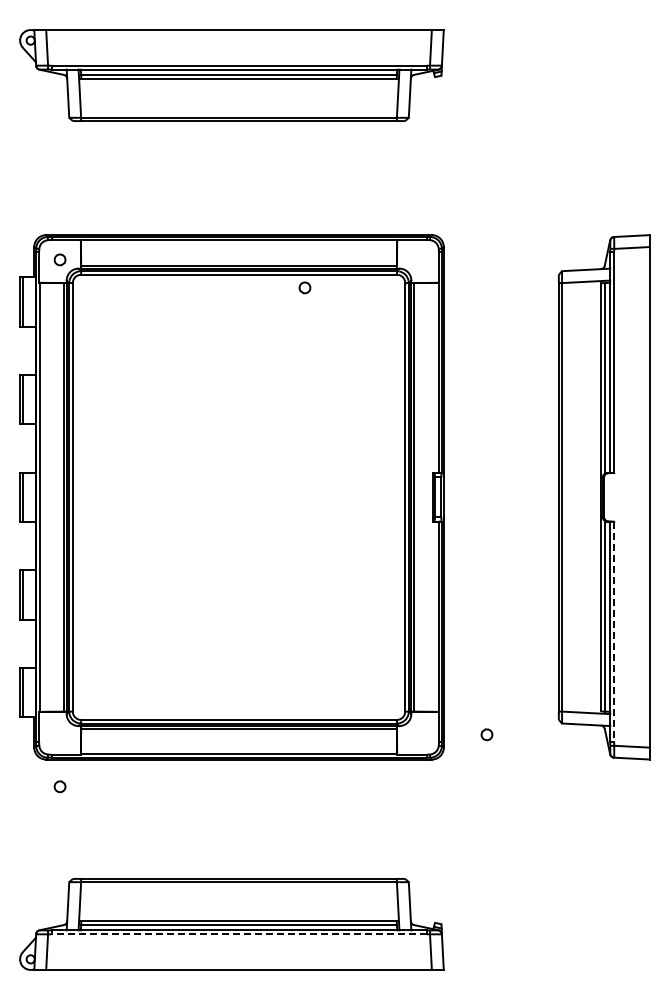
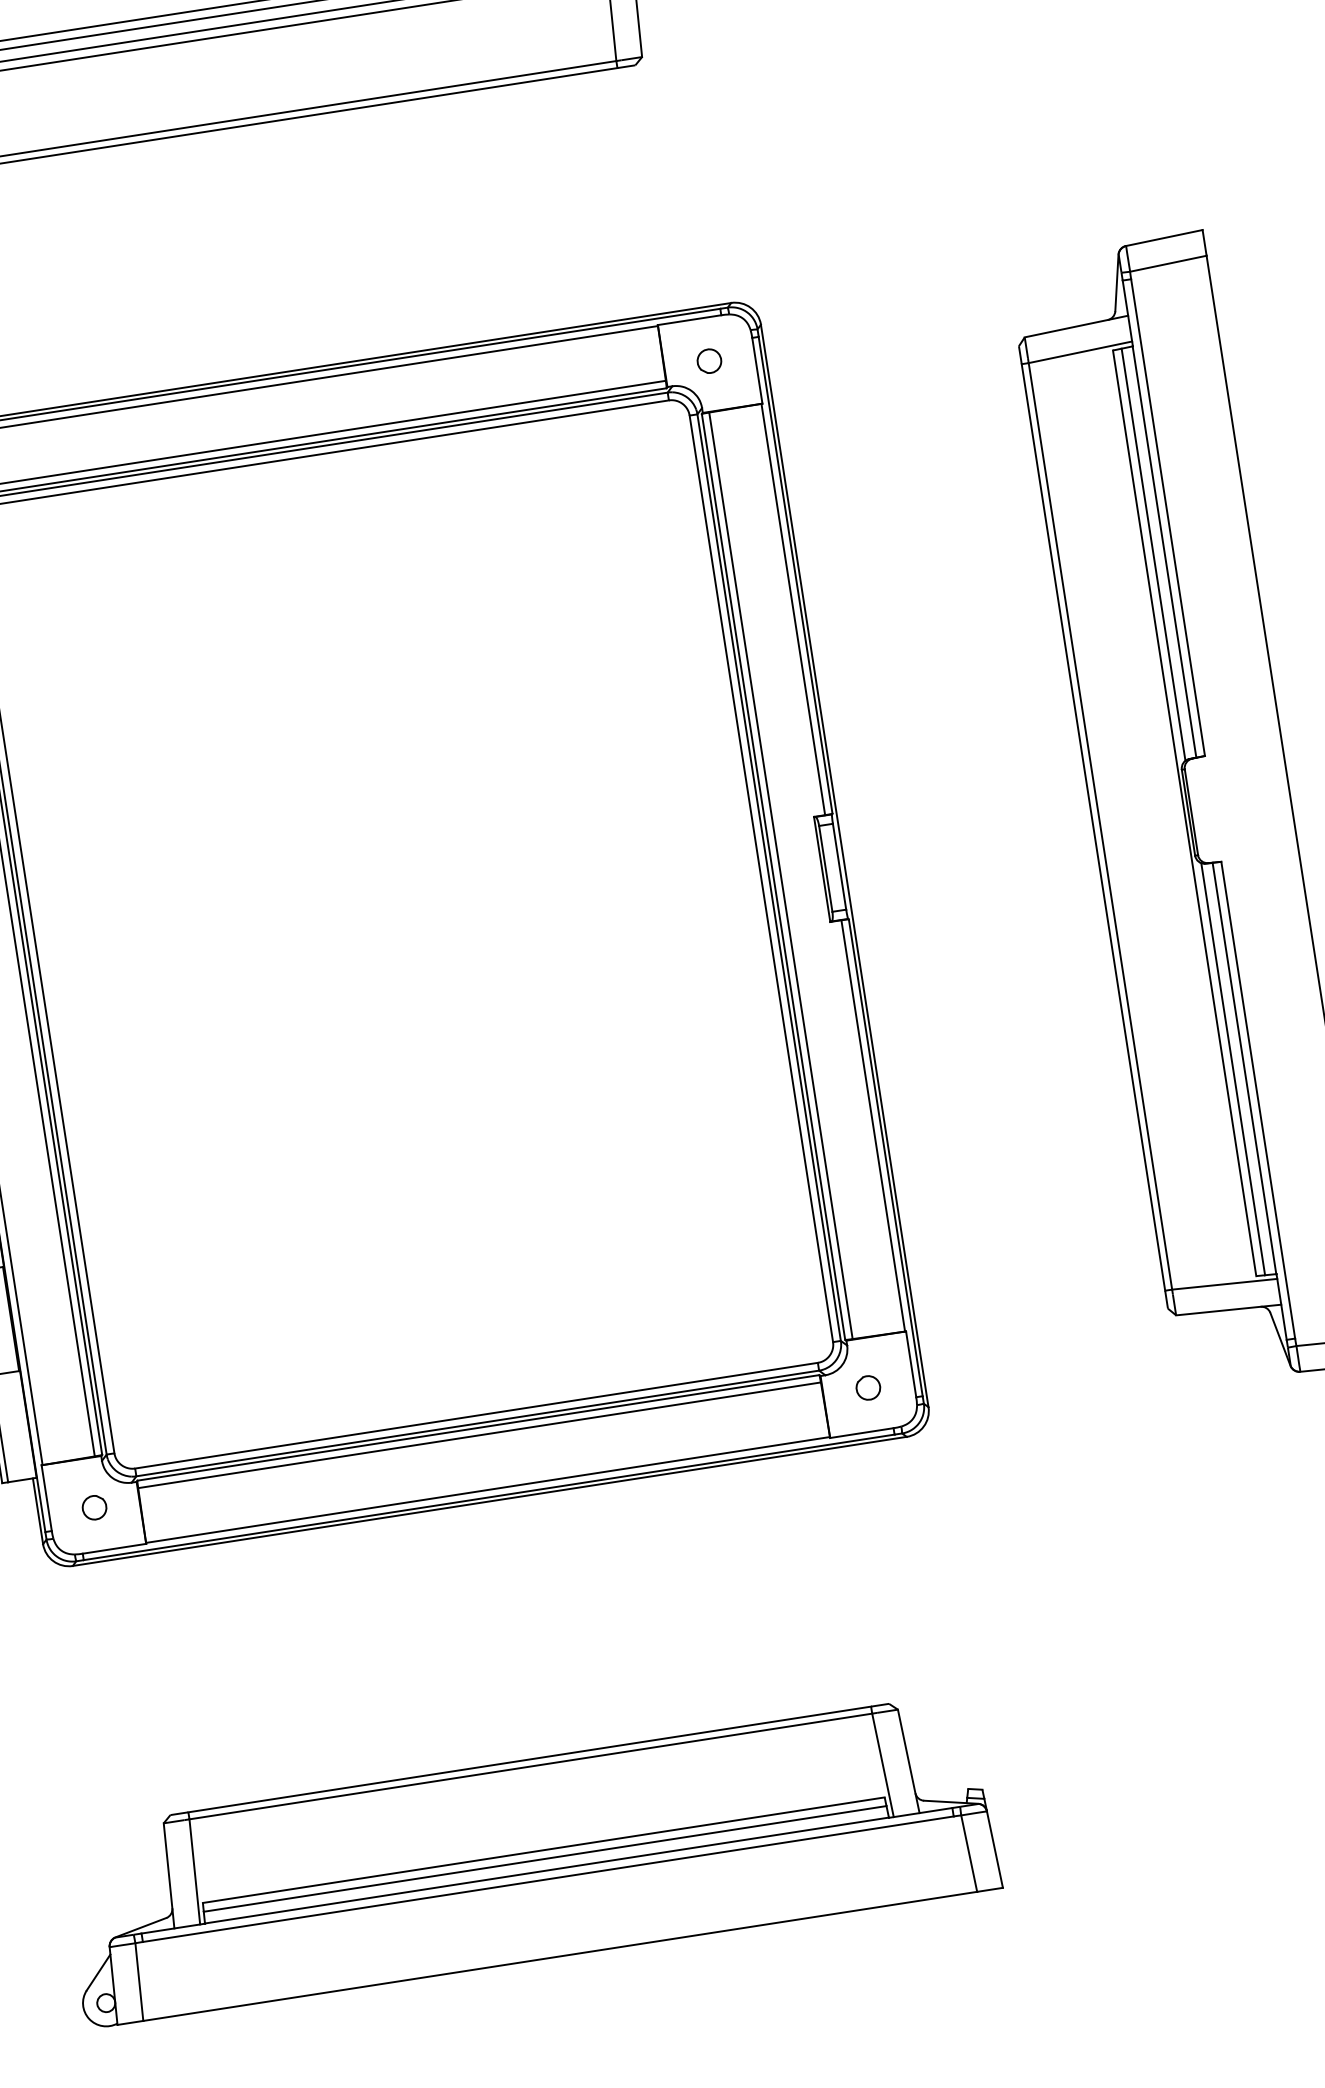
part: (304, 287) -> (708, 360), moved
line: (614, 632) -> (1259, 1101), dashed -> solid
part: (486, 734) -> (867, 1387), moved
part: (59, 786) -> (93, 1507), moved
line: (239, 934) -> (549, 1879), dashed -> solid

